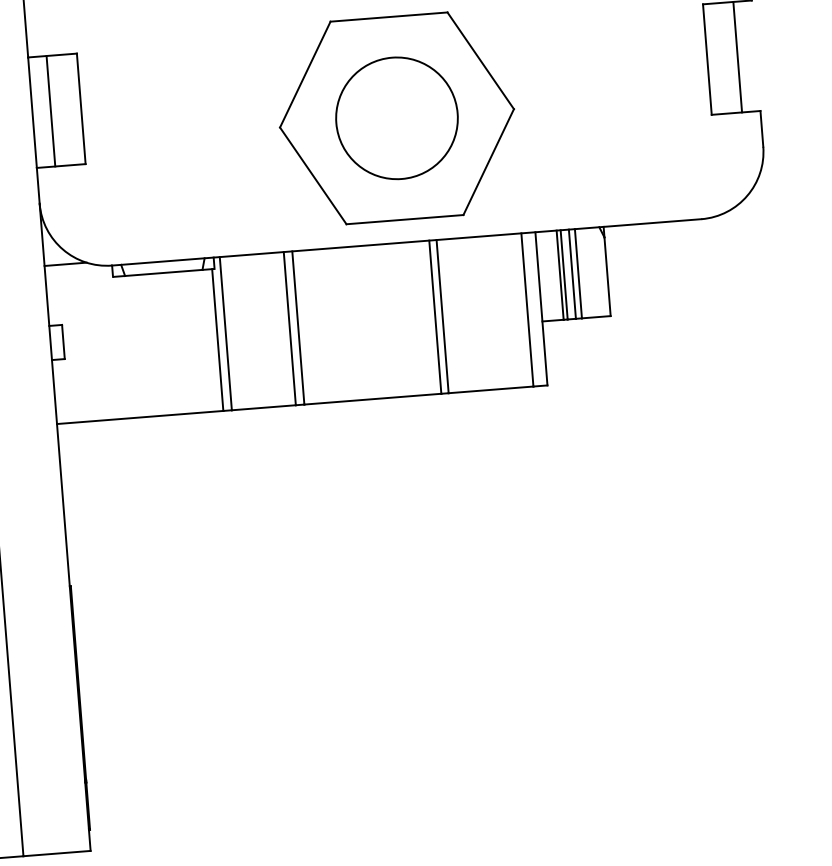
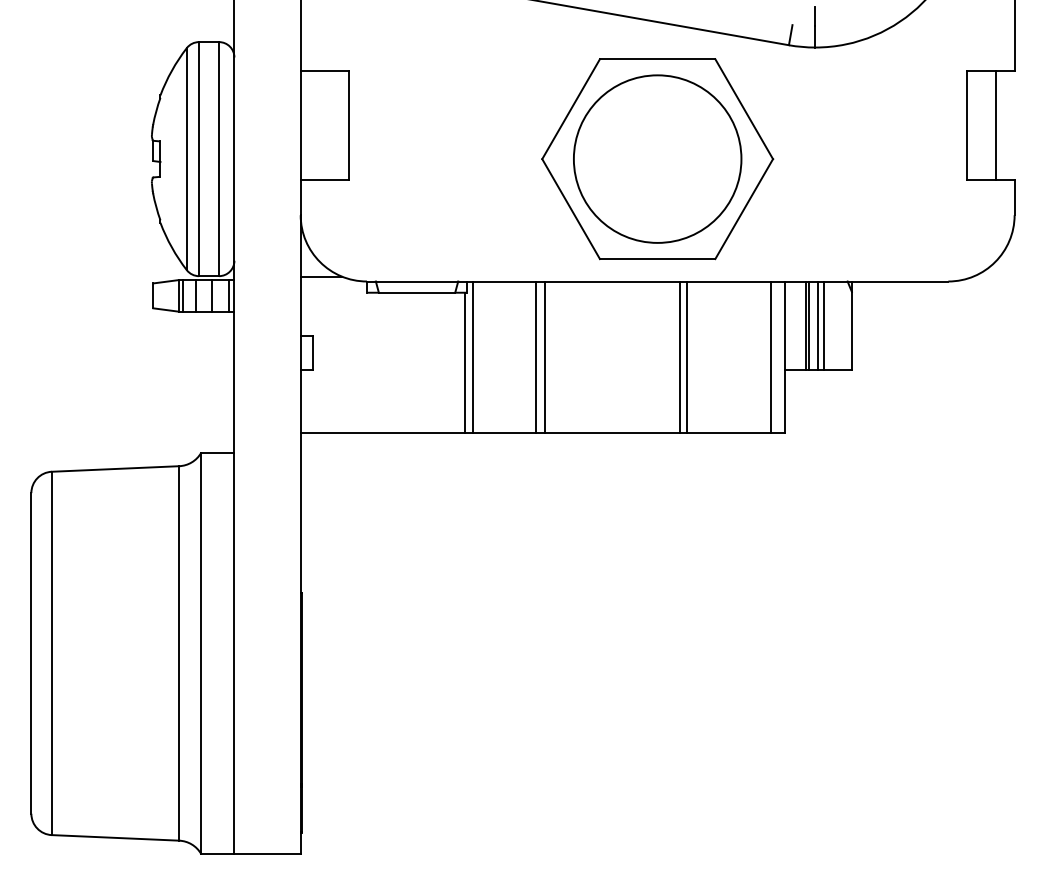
line: (50, 110) -> (318, 124), removed
circle: (396, 117) -> (657, 158), size x1.4

